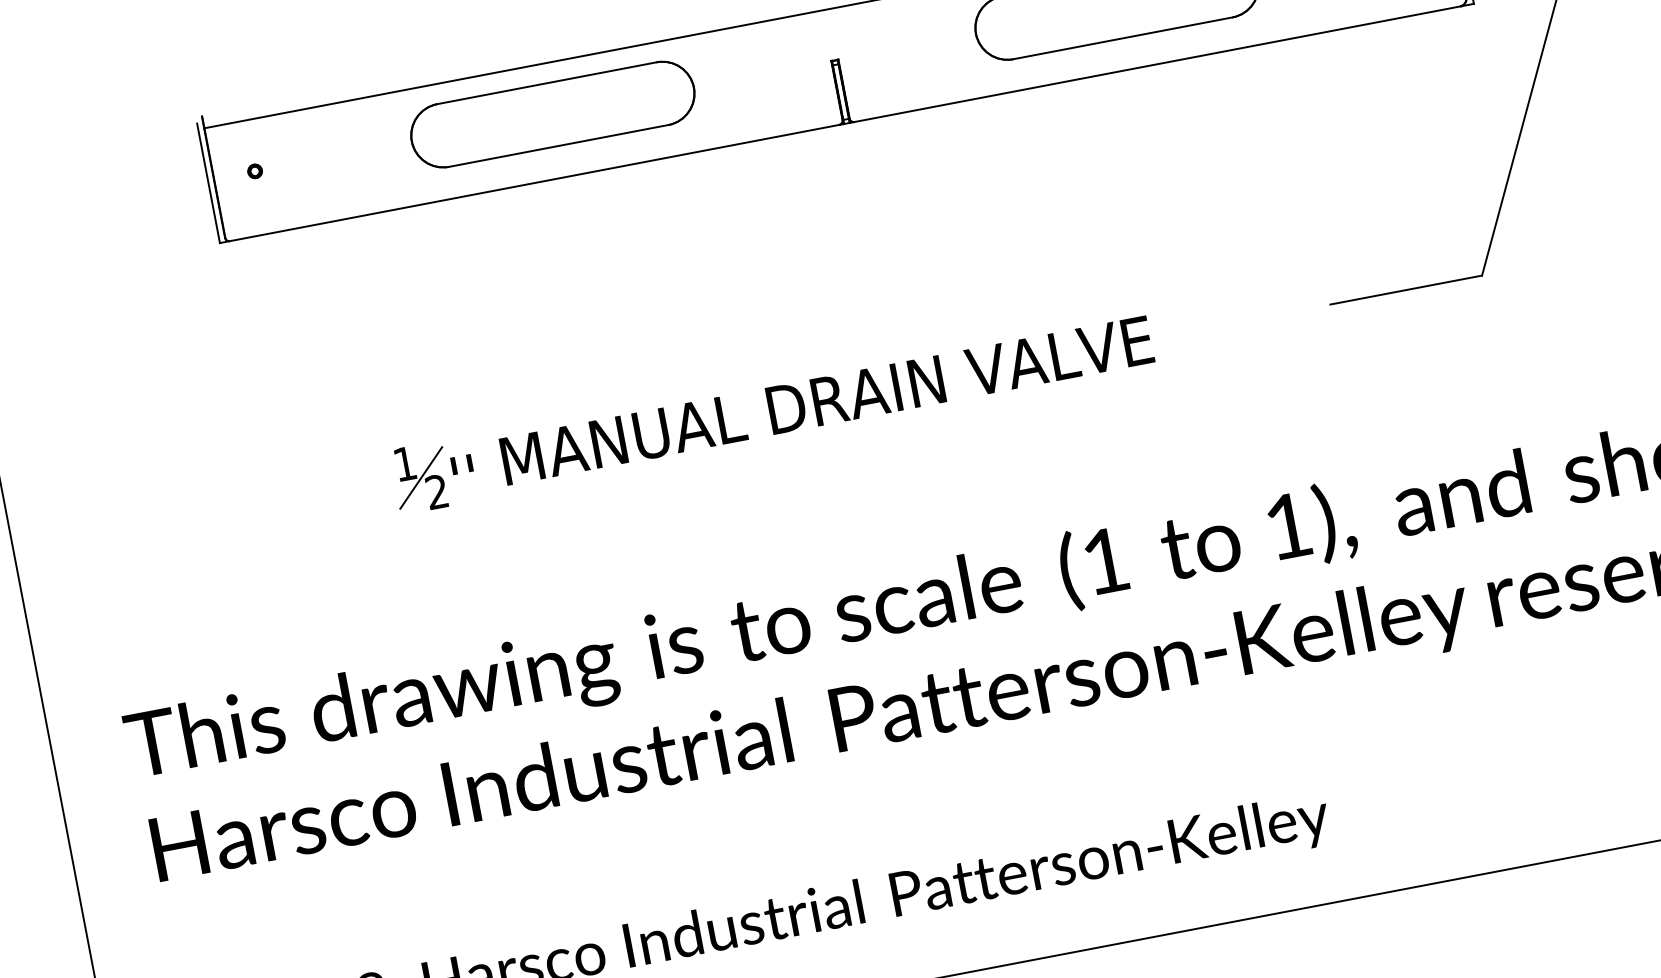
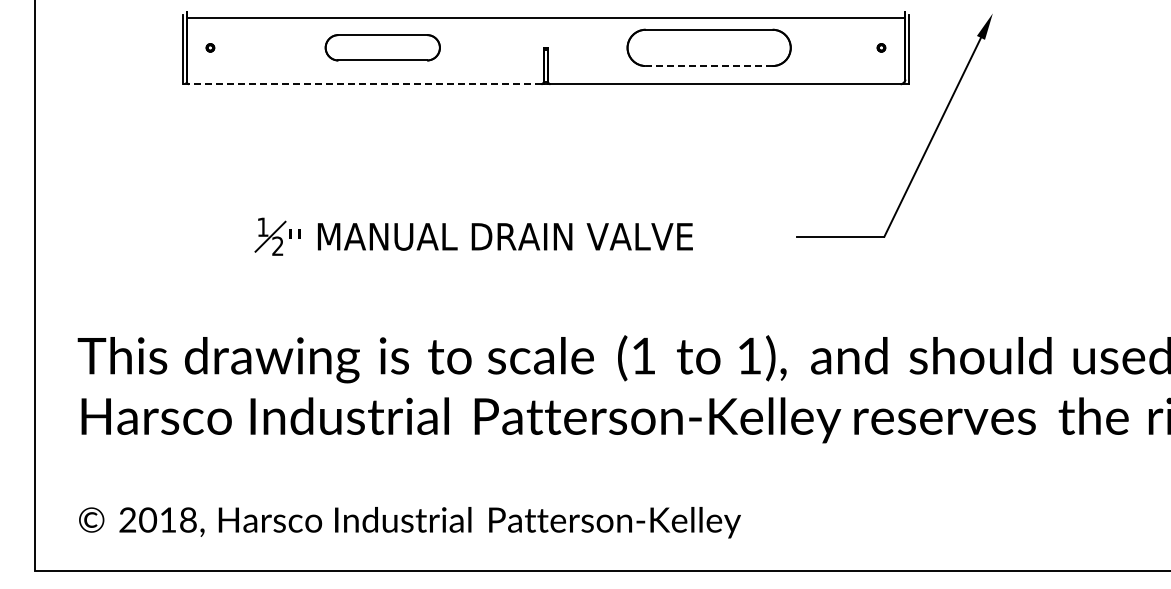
line: (1123, 38) -> (709, 66), solid -> dashed
part: (552, 113) -> (382, 47), size x0.7
line: (528, 184) -> (361, 84), solid -> dashed

